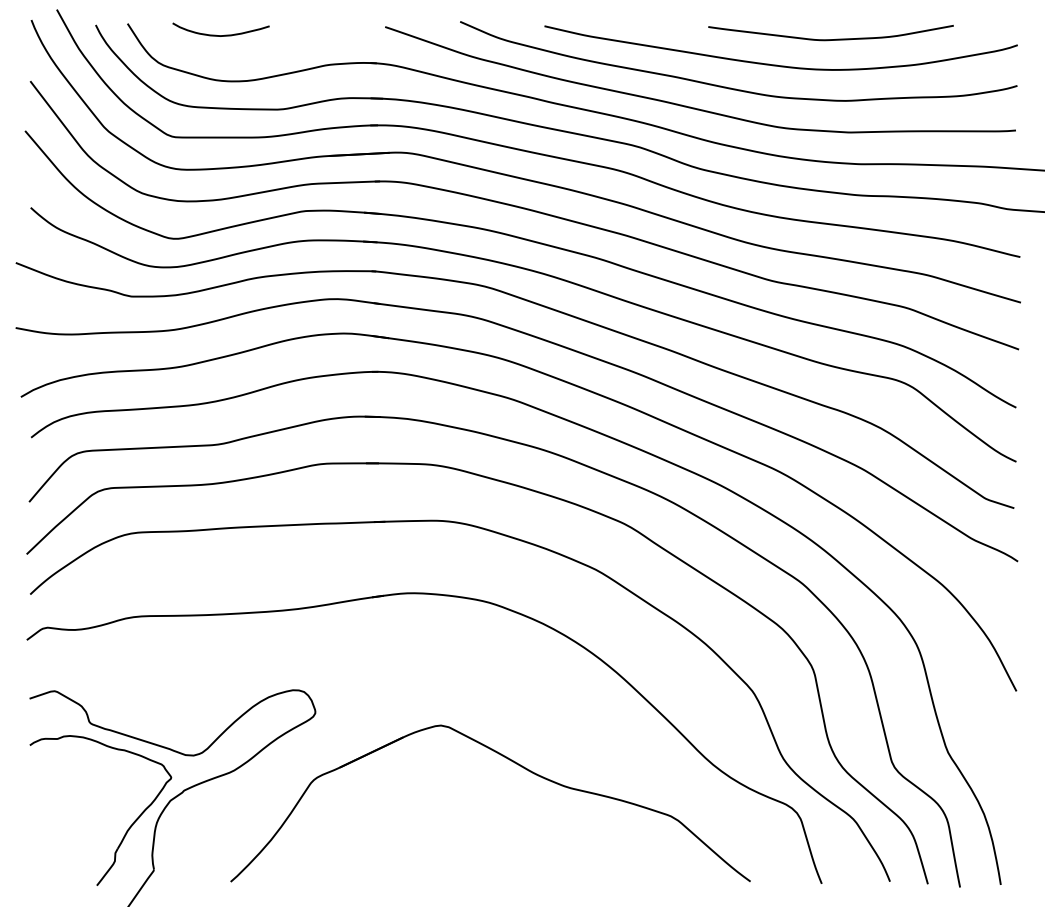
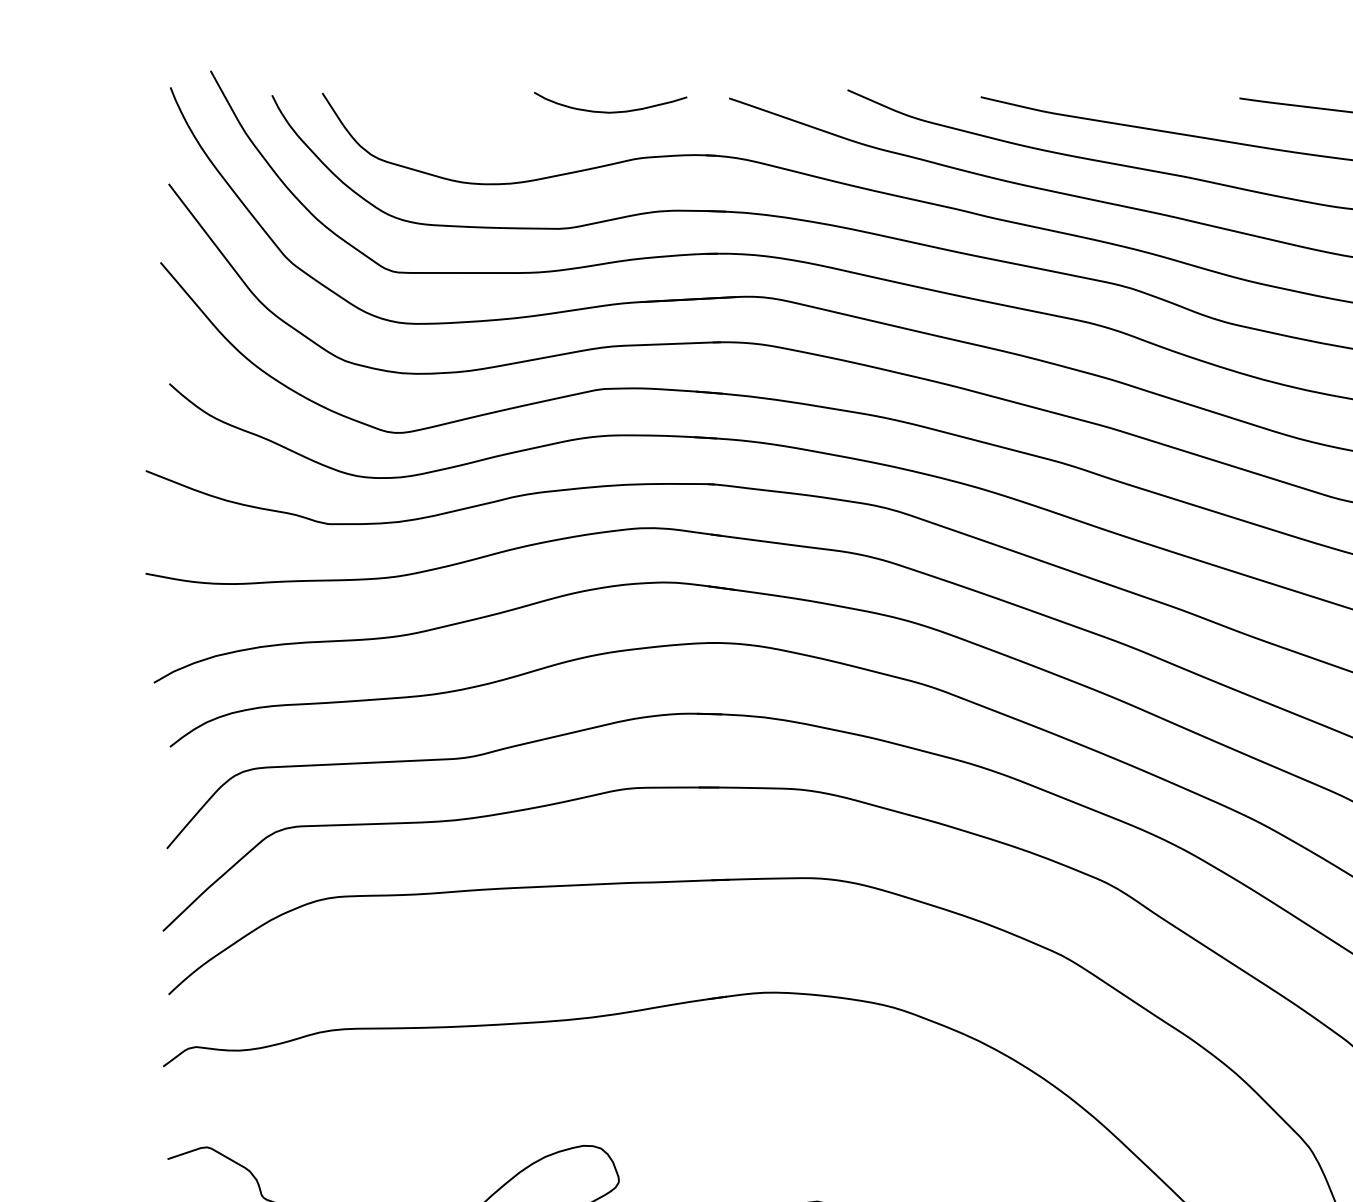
curve: (220, 35) -> (609, 111), moved

